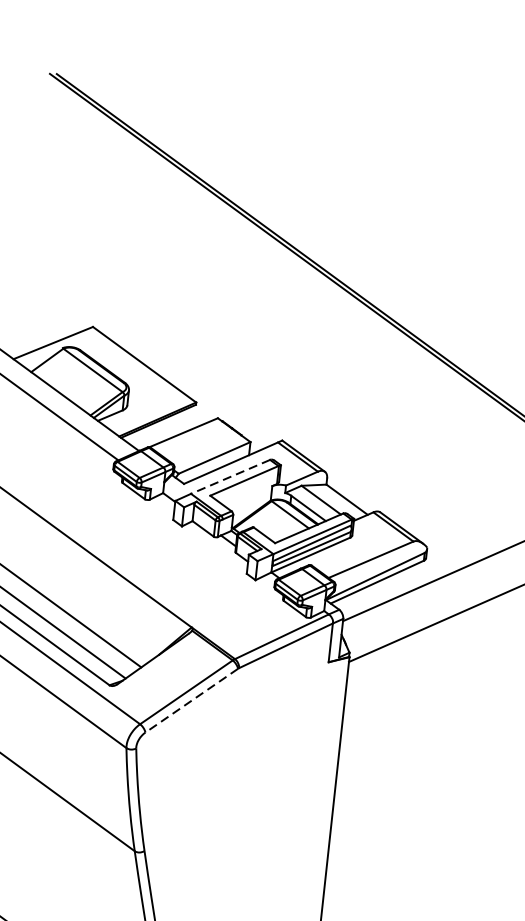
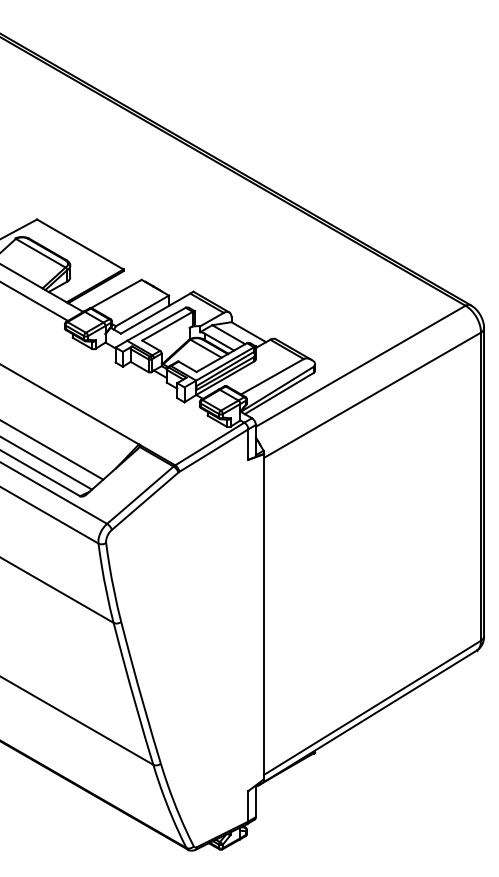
line: (230, 477) -> (156, 324), dashed -> solid
line: (192, 701) -> (145, 501), dashed -> solid

